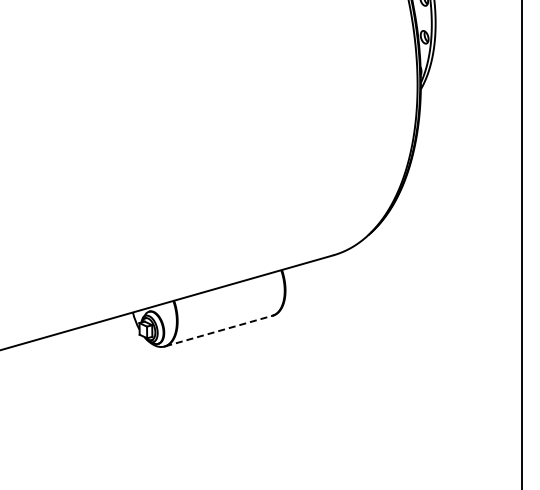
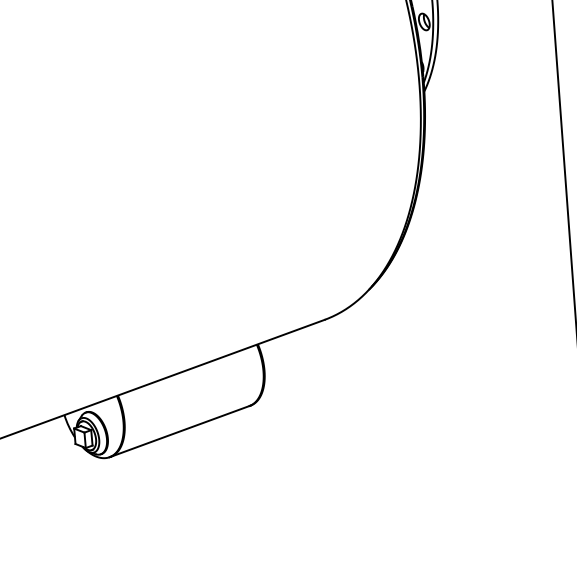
line: (218, 331) -> (179, 432), dashed -> solid

